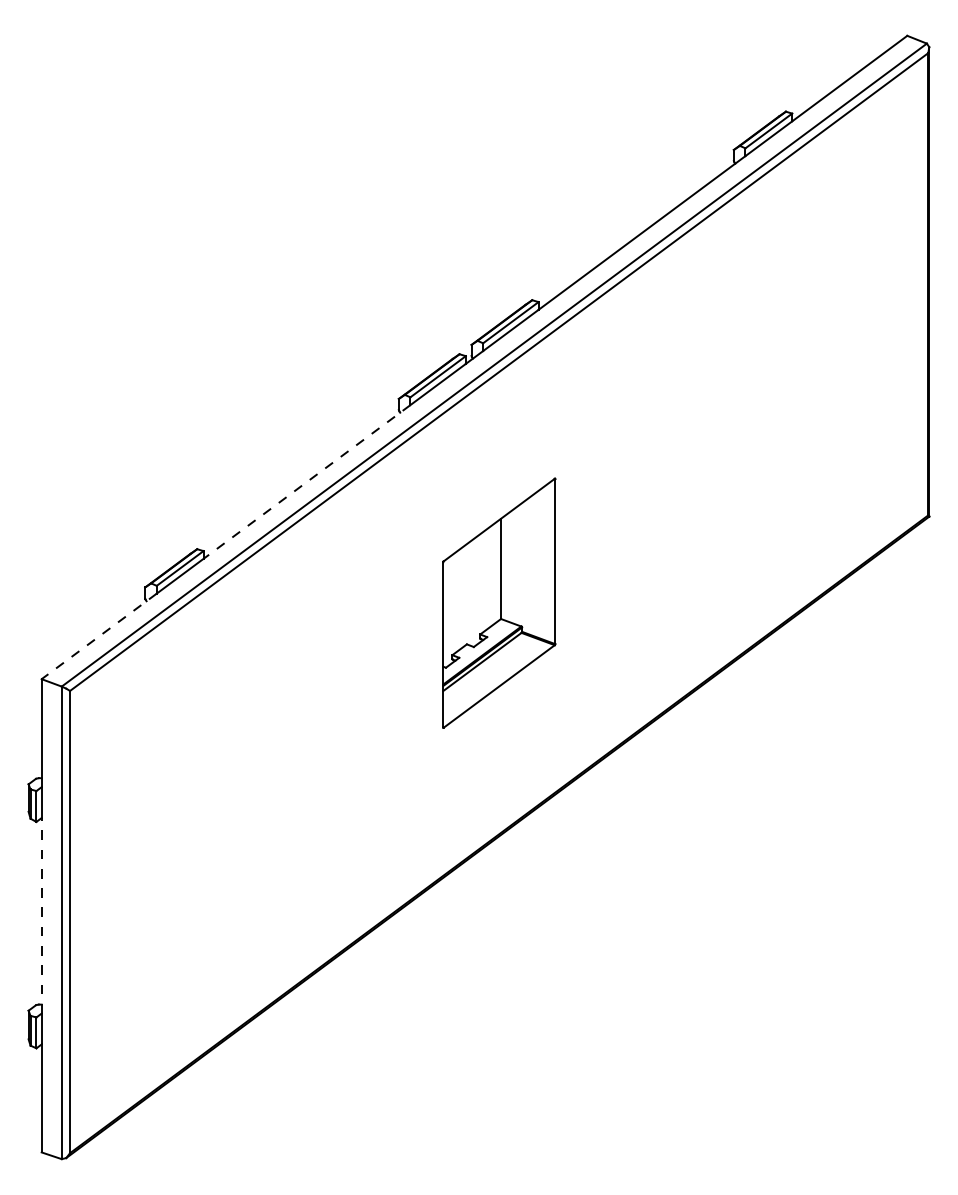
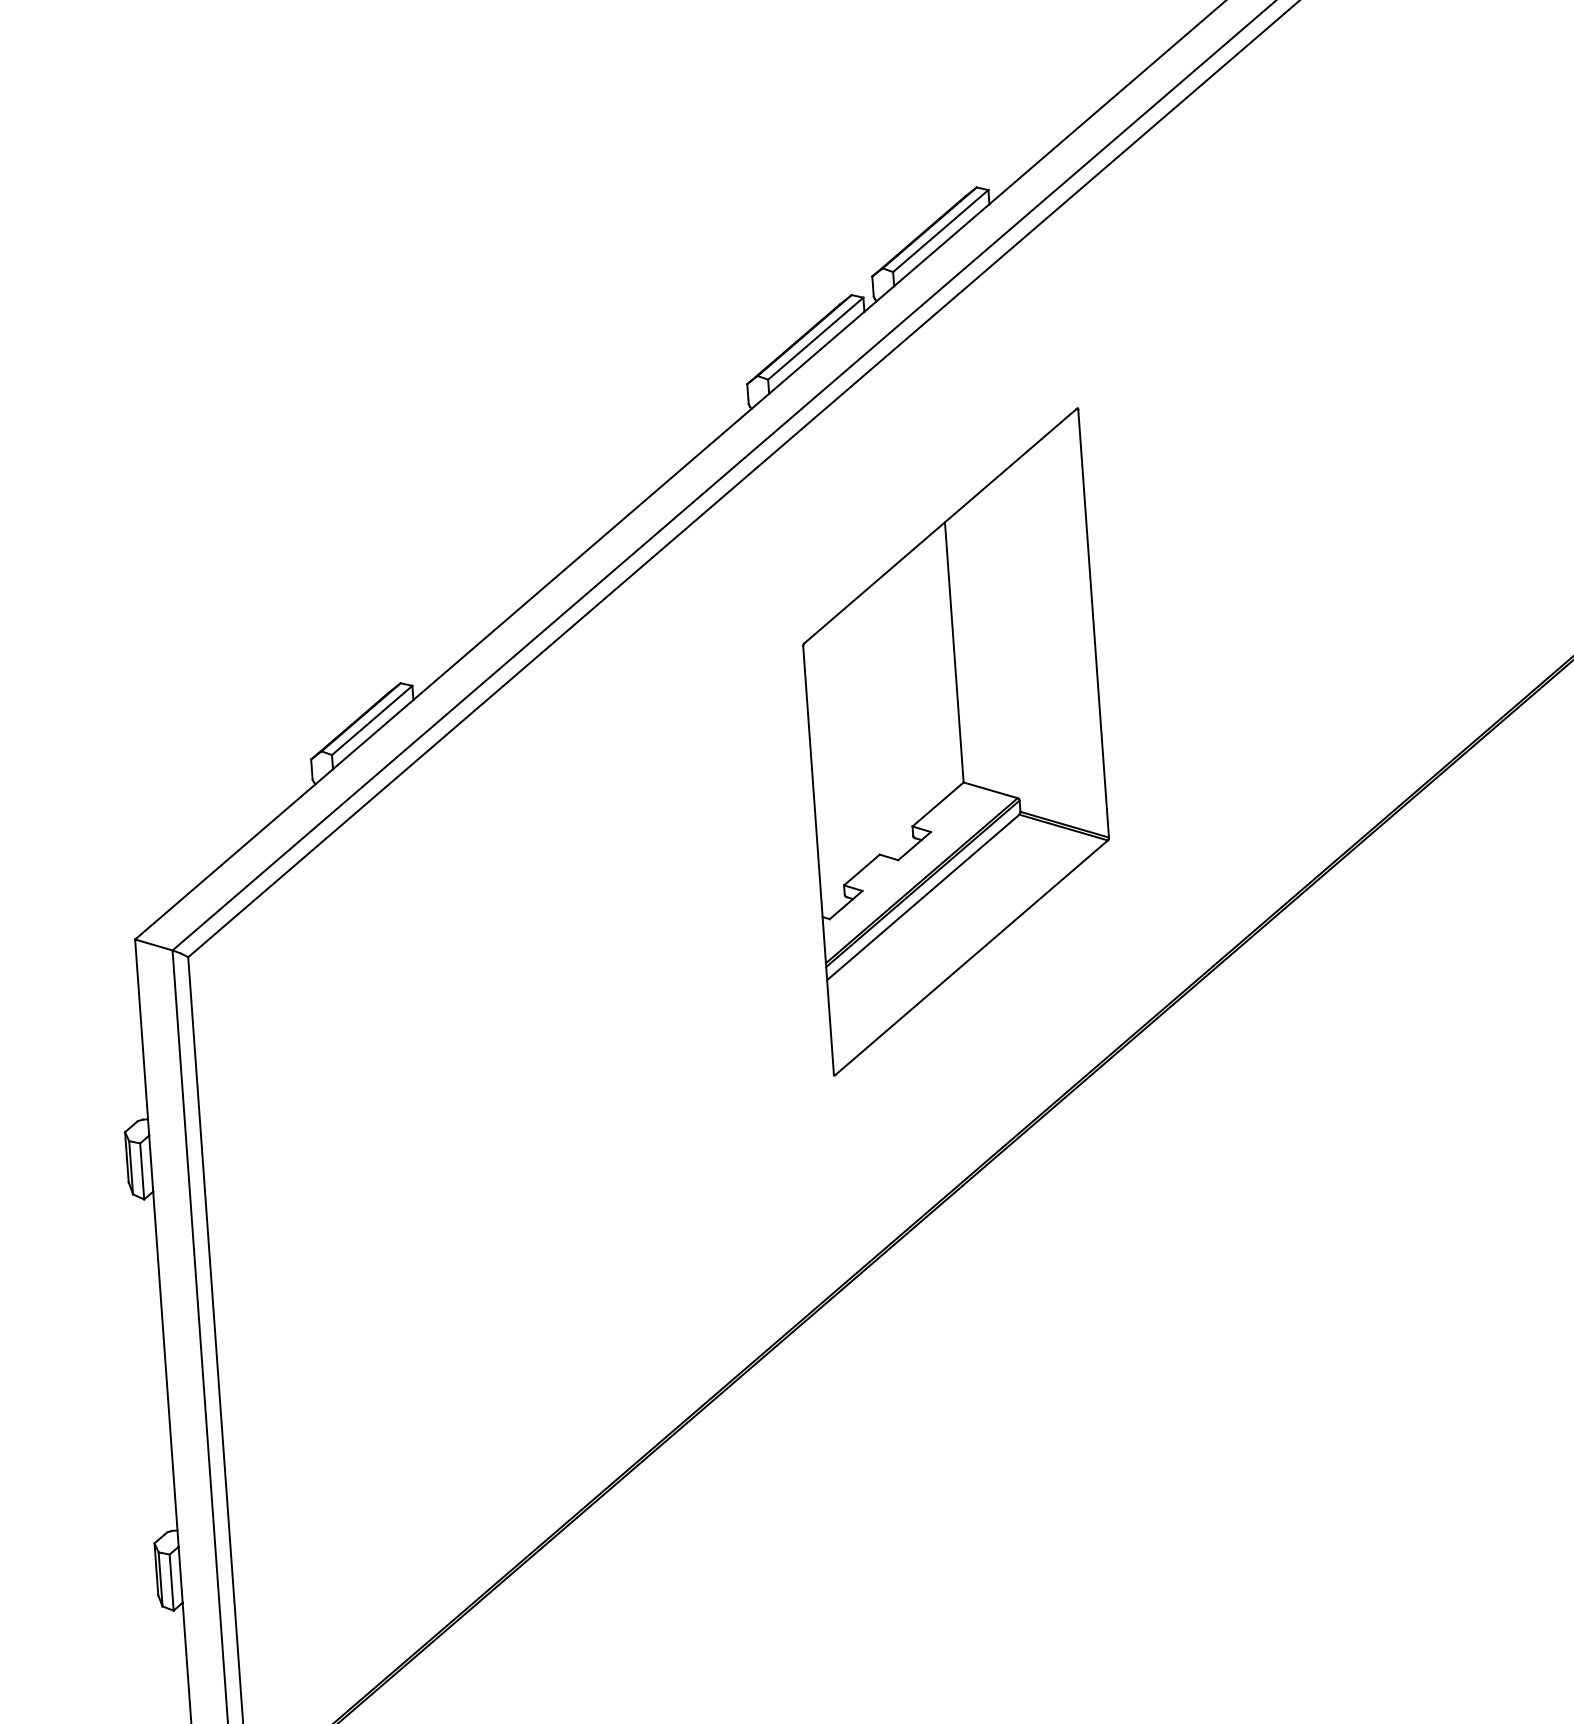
line: (306, 482) -> (590, 547), dashed -> solid
part: (499, 603) -> (956, 742), size x1.43
line: (99, 636) -> (234, 854), dashed -> solid
line: (41, 915) -> (165, 1368), dashed -> solid

